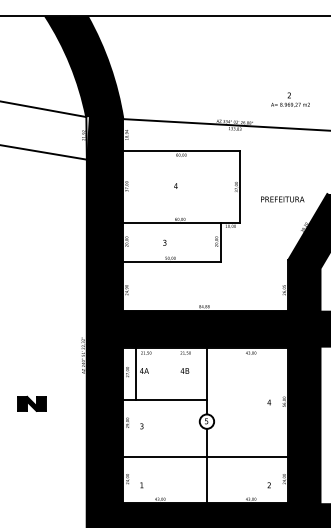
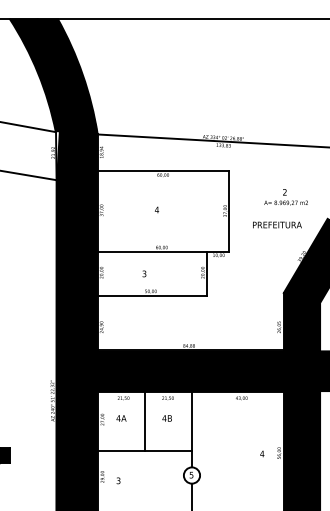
text: (290, 99) -> (286, 196), moved
line: (136, 373) -> (145, 421), moved

